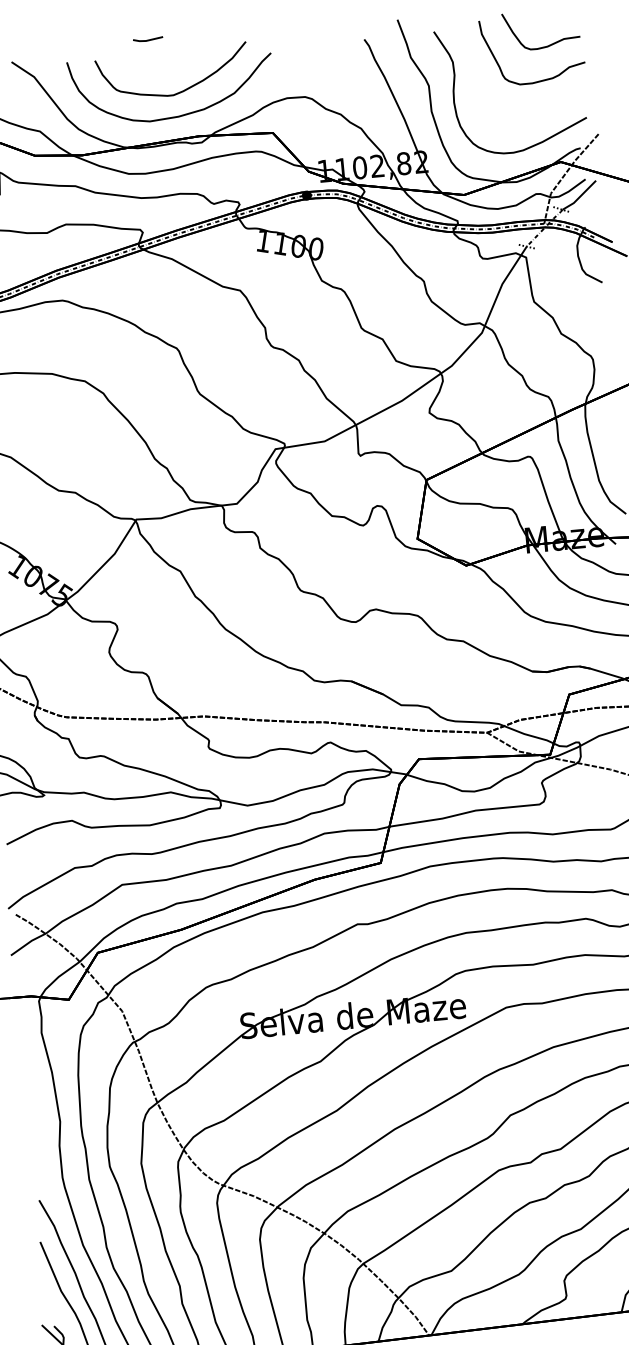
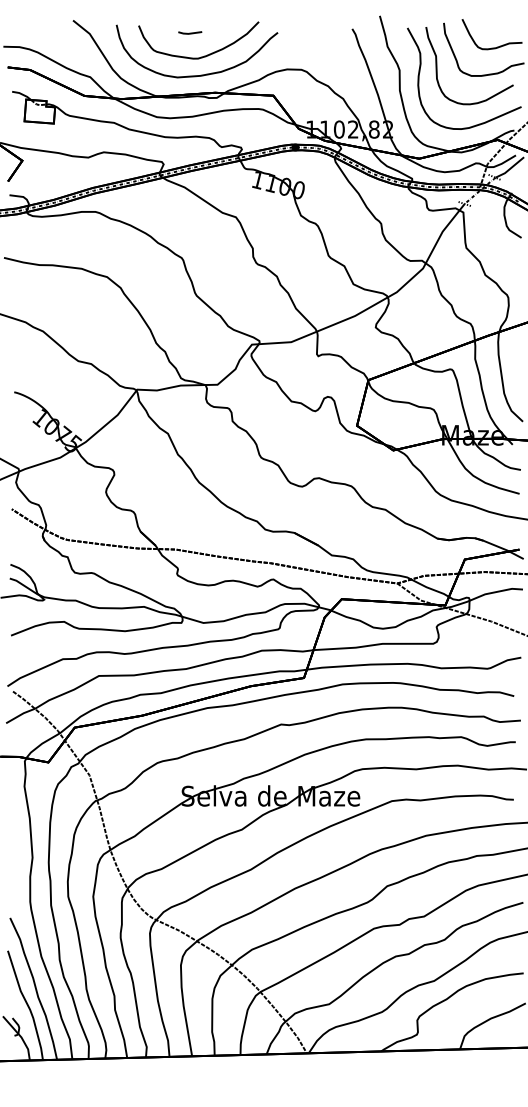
line: (148, 38) -> (190, 32), moved
curve: (476, 76) -> (437, 66), added

